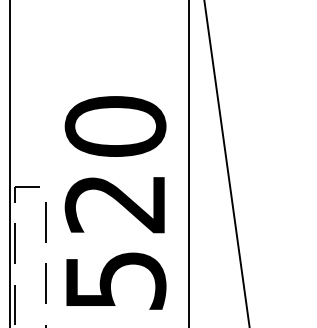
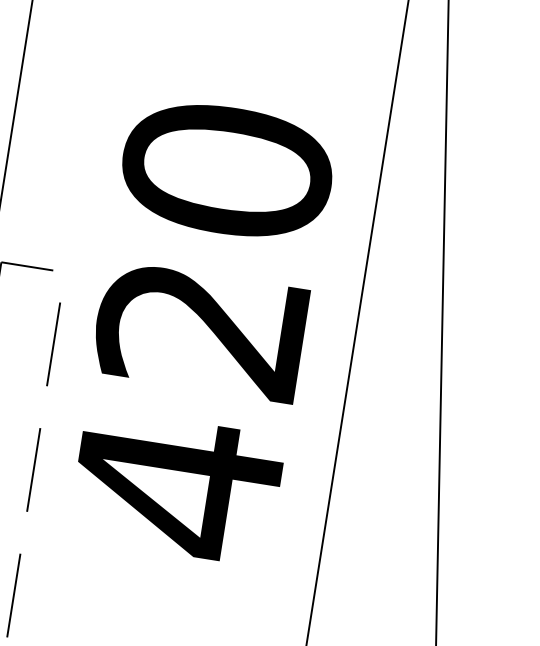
text: (116, 280) -> (179, 486), 520 -> 420

